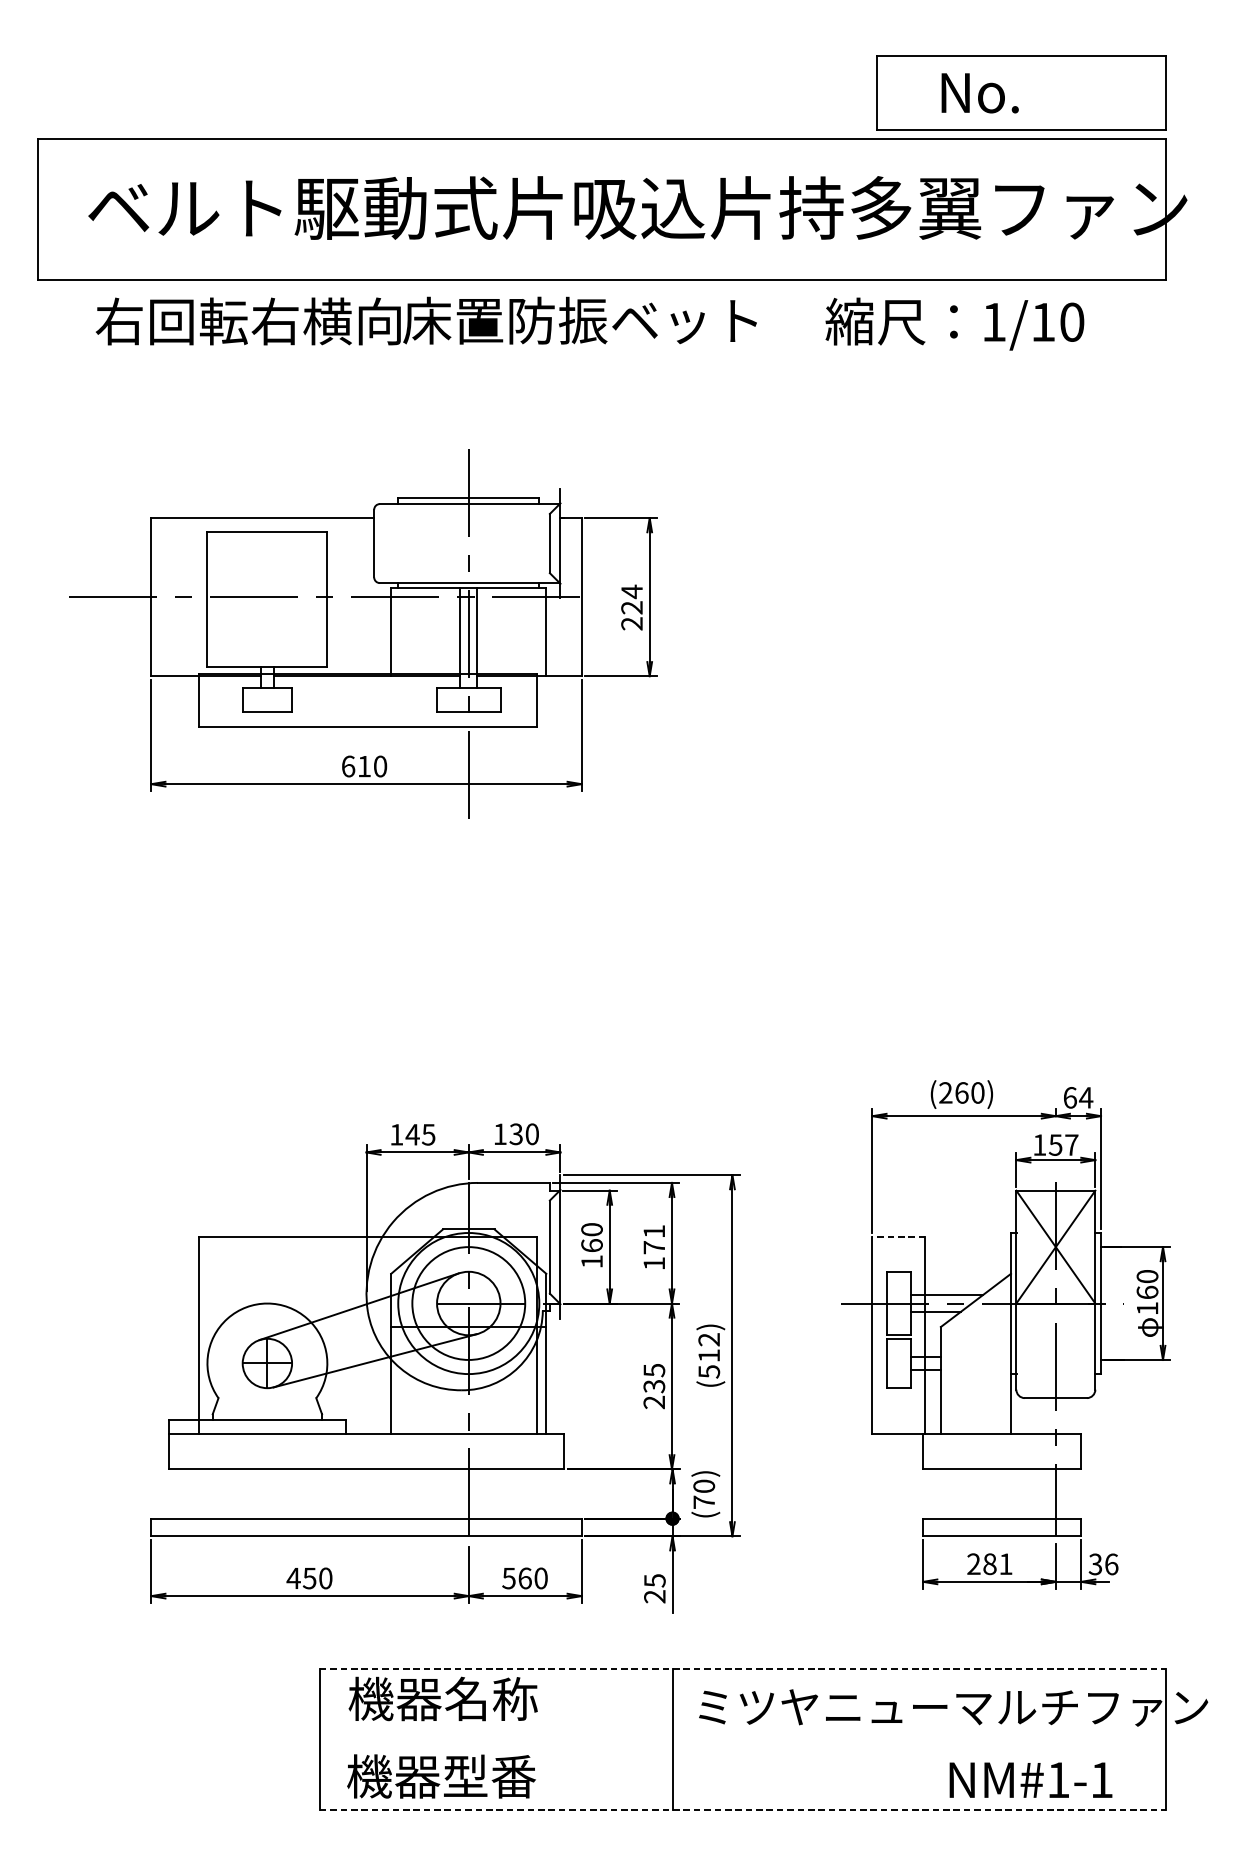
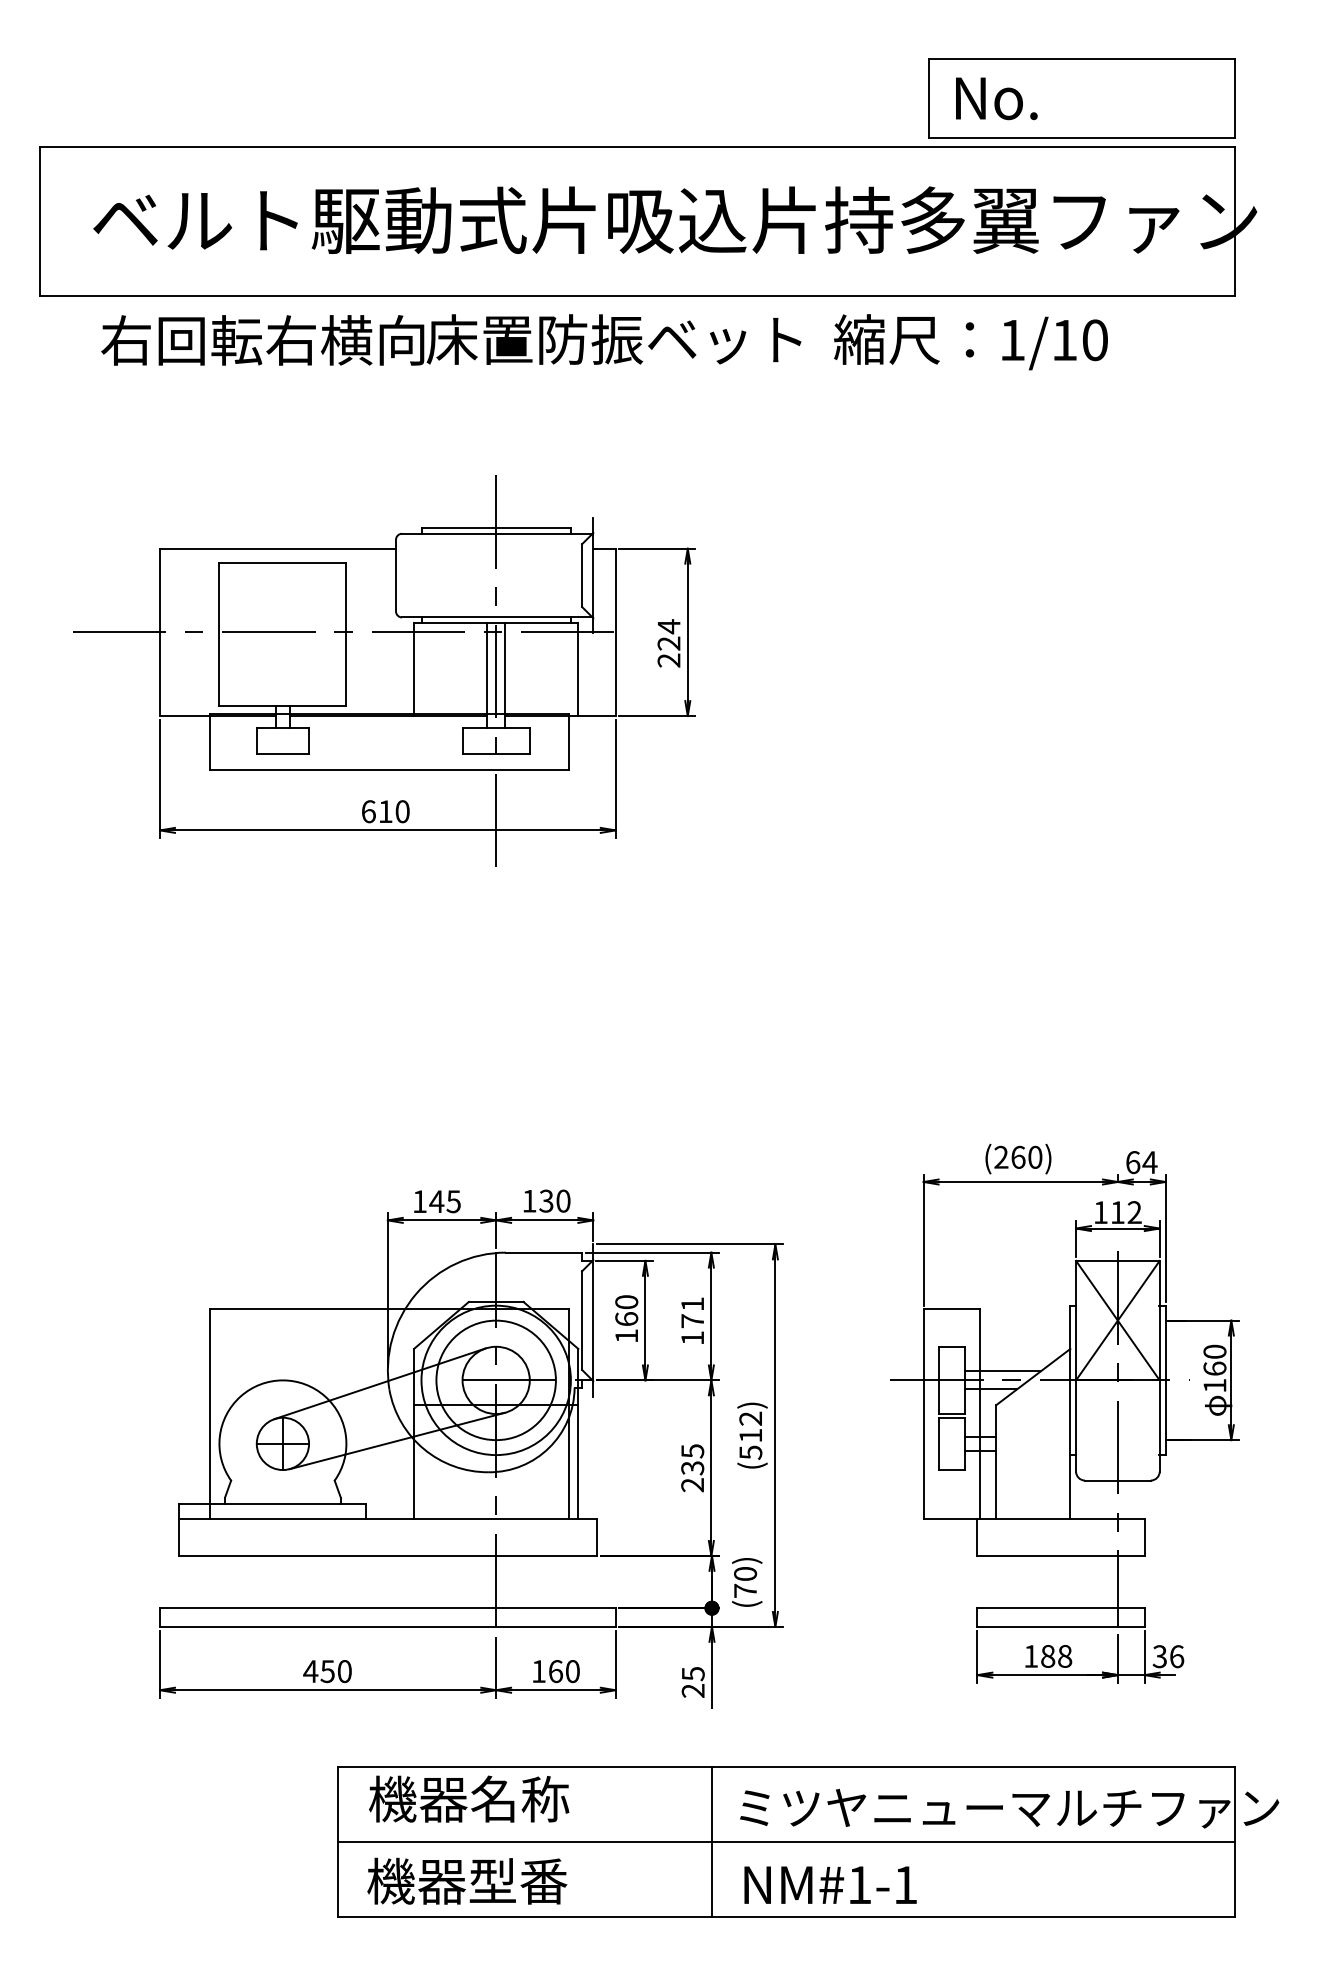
text: (979, 93) -> (996, 98), moved
text: (954, 324) -> (970, 342), moved
text: (1063, 1144) -> (1125, 1212), 157 -> 112
line: (898, 1236) -> (951, 1309), dashed -> solid
text: (990, 1563) -> (1048, 1655), 281 -> 188
text: (508, 1578) -> (538, 1671), 560 -> 160
line: (743, 1669) -> (787, 1767), dashed -> solid
line: (742, 1739) -> (786, 1842), added
text: (1030, 1779) -> (830, 1884), moved
line: (743, 1809) -> (787, 1916), dashed -> solid

